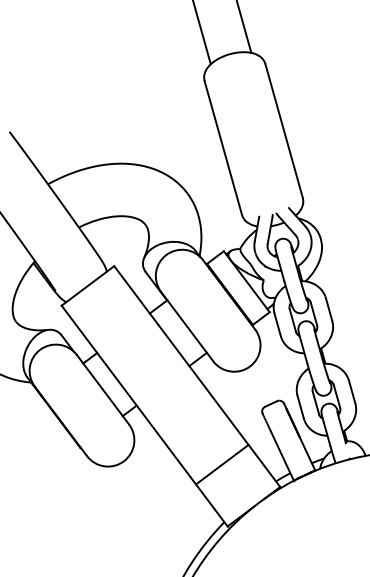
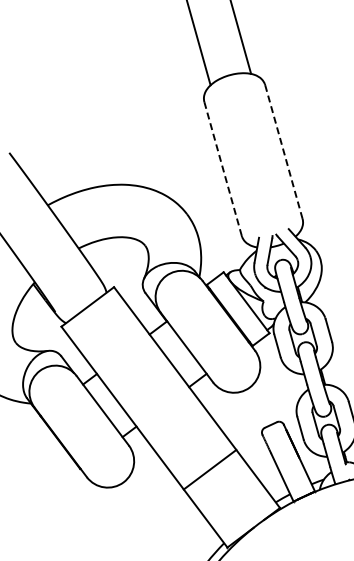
line: (283, 130) -> (283, 151), solid -> dashed
line: (223, 147) -> (223, 168), solid -> dashed
line: (222, 464) -> (210, 469), moved

